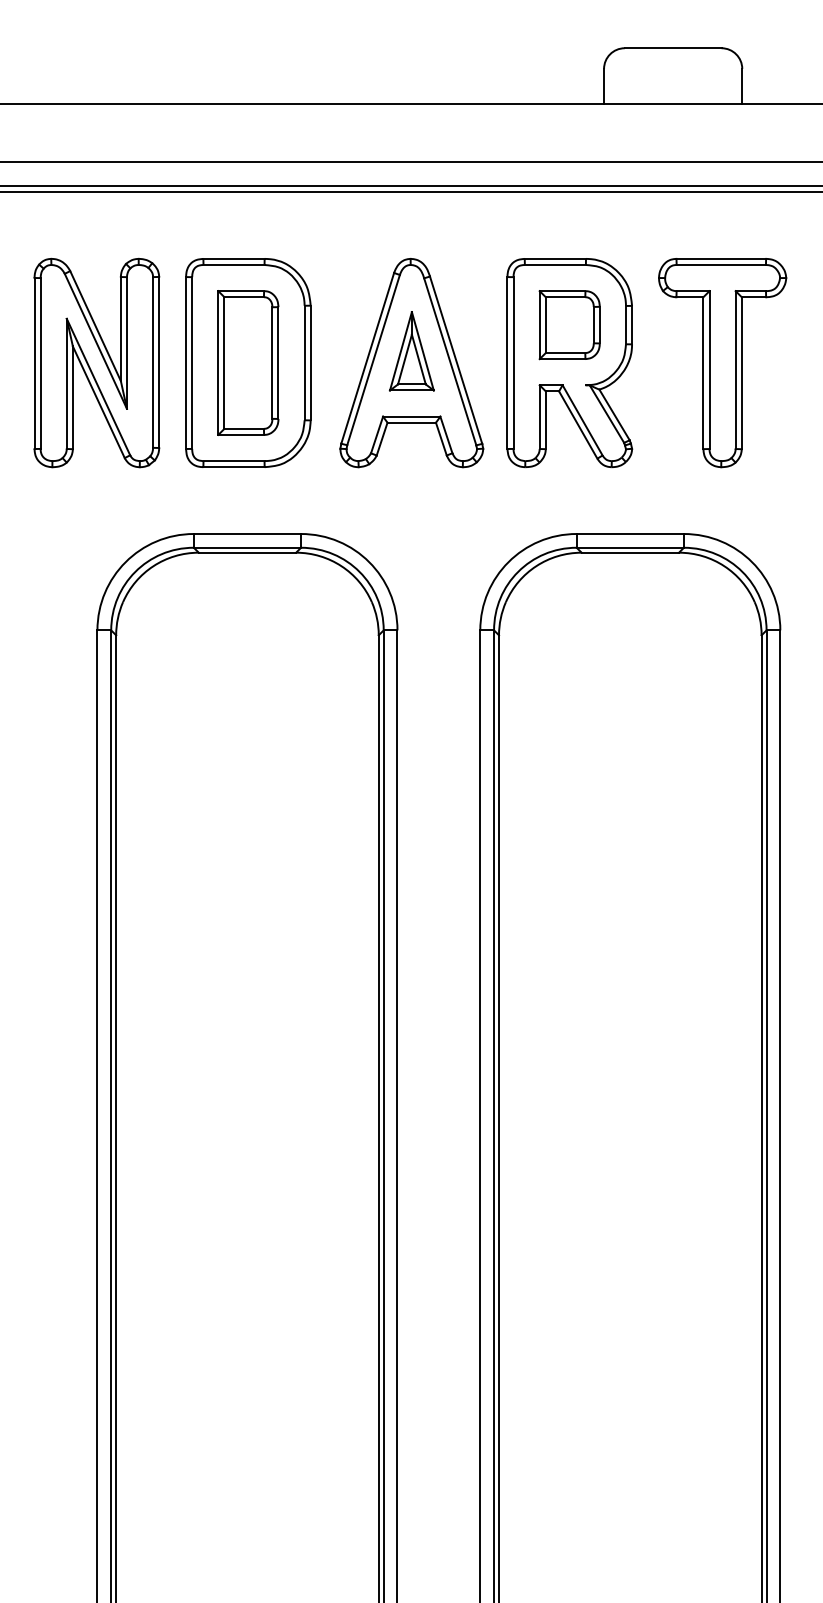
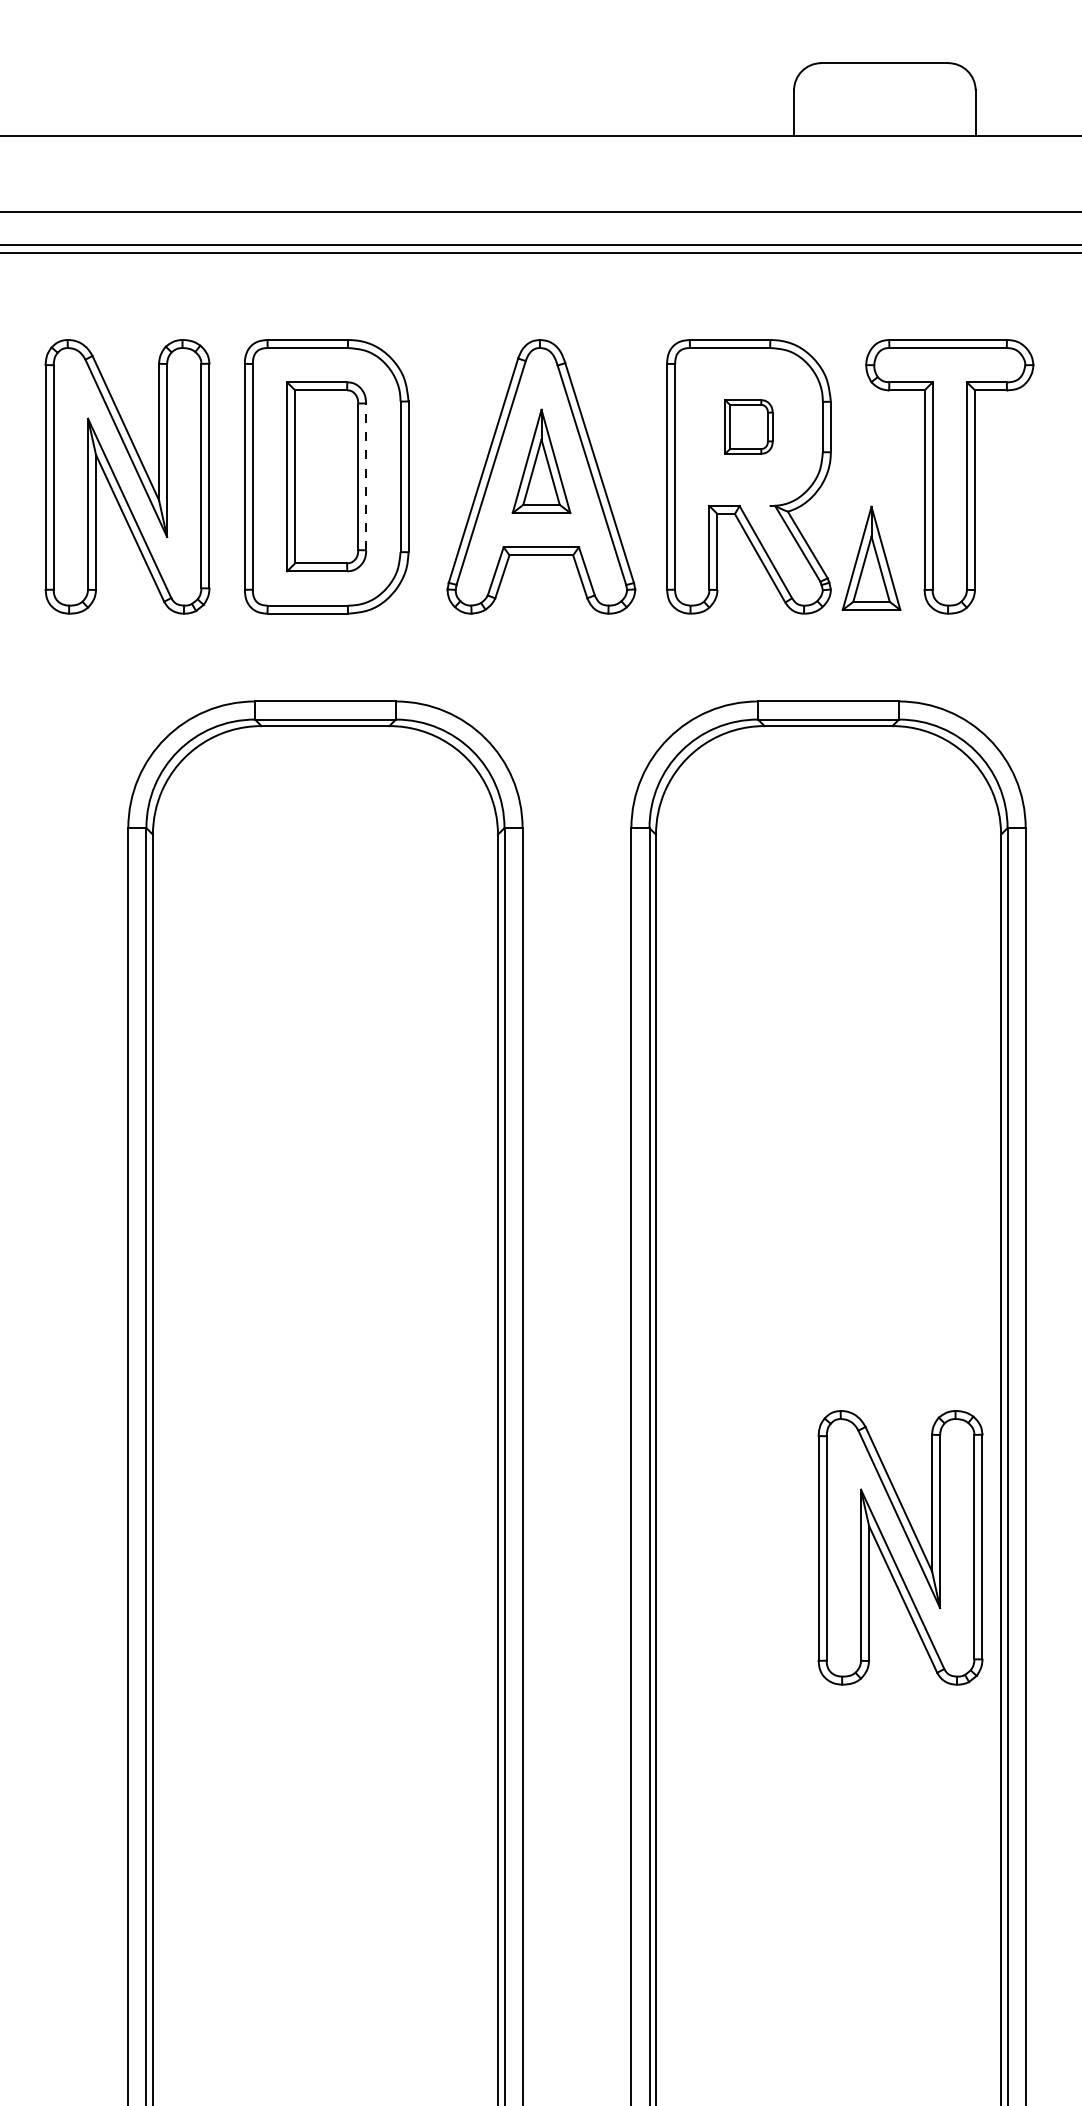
part: (569, 324) -> (748, 426), size x0.6
line: (278, 362) -> (366, 476), solid -> dashed
part: (663, 424) -> (871, 557), added
part: (685, 1177) -> (900, 1547), added

